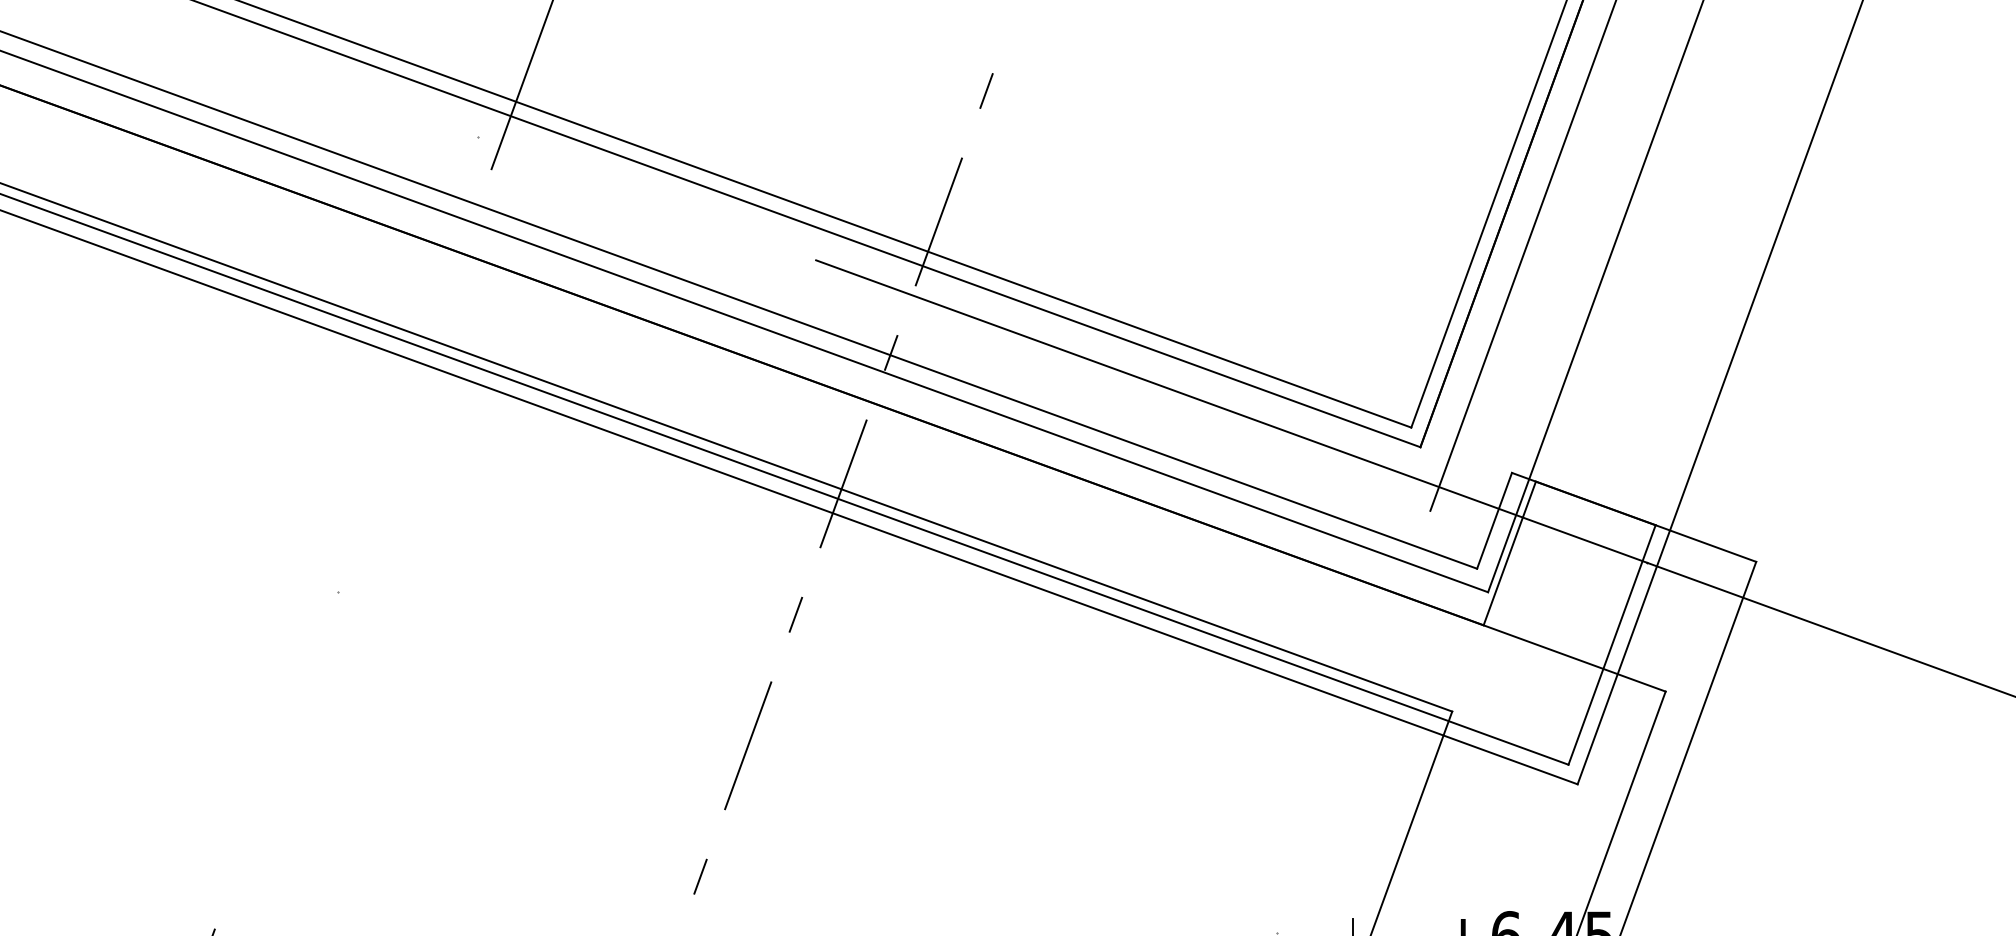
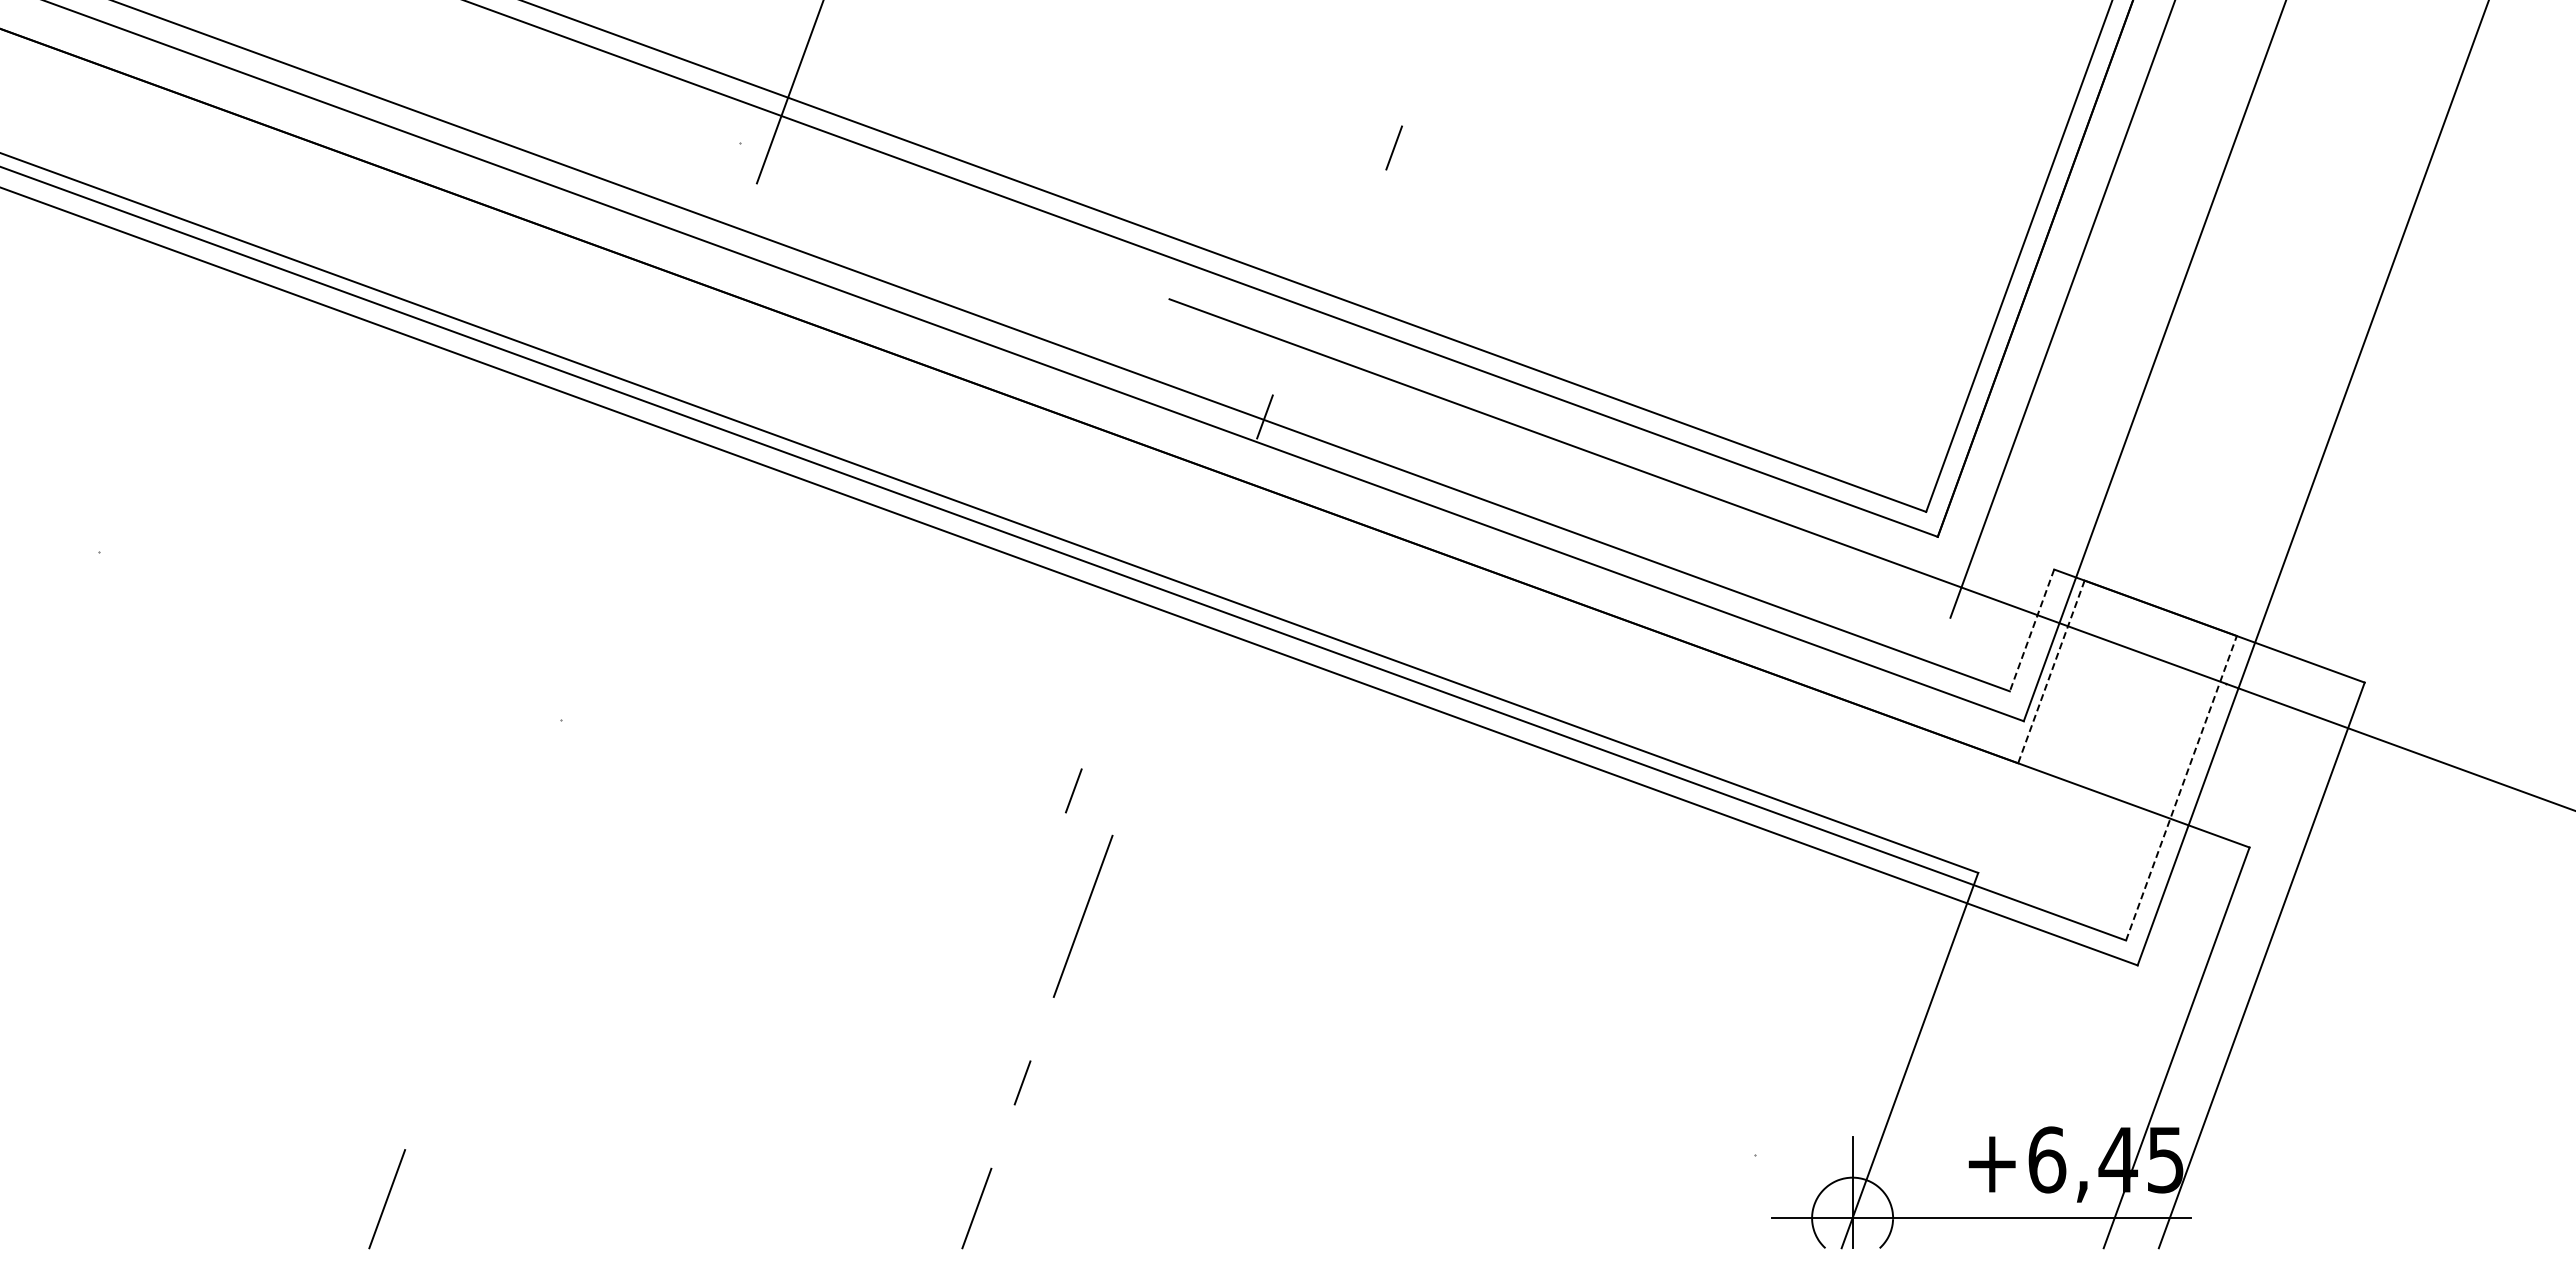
line: (985, 90) -> (1393, 147), moved
line: (938, 221) -> (1325, 250), removed
line: (843, 483) -> (1204, 583), removed
line: (1494, 520) -> (2032, 630), solid -> dashed
line: (1509, 553) -> (2051, 672), solid -> dashed
line: (795, 614) -> (1073, 790), moved
line: (1612, 644) -> (2181, 787), solid -> dashed

